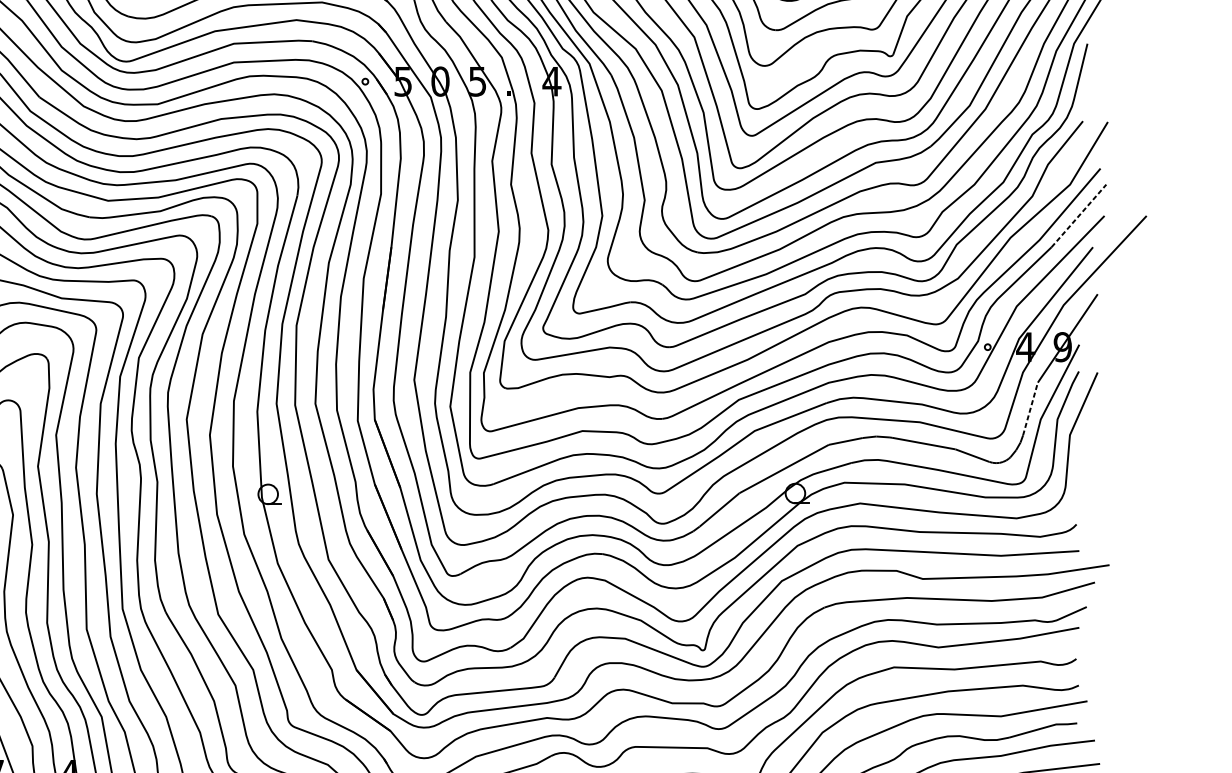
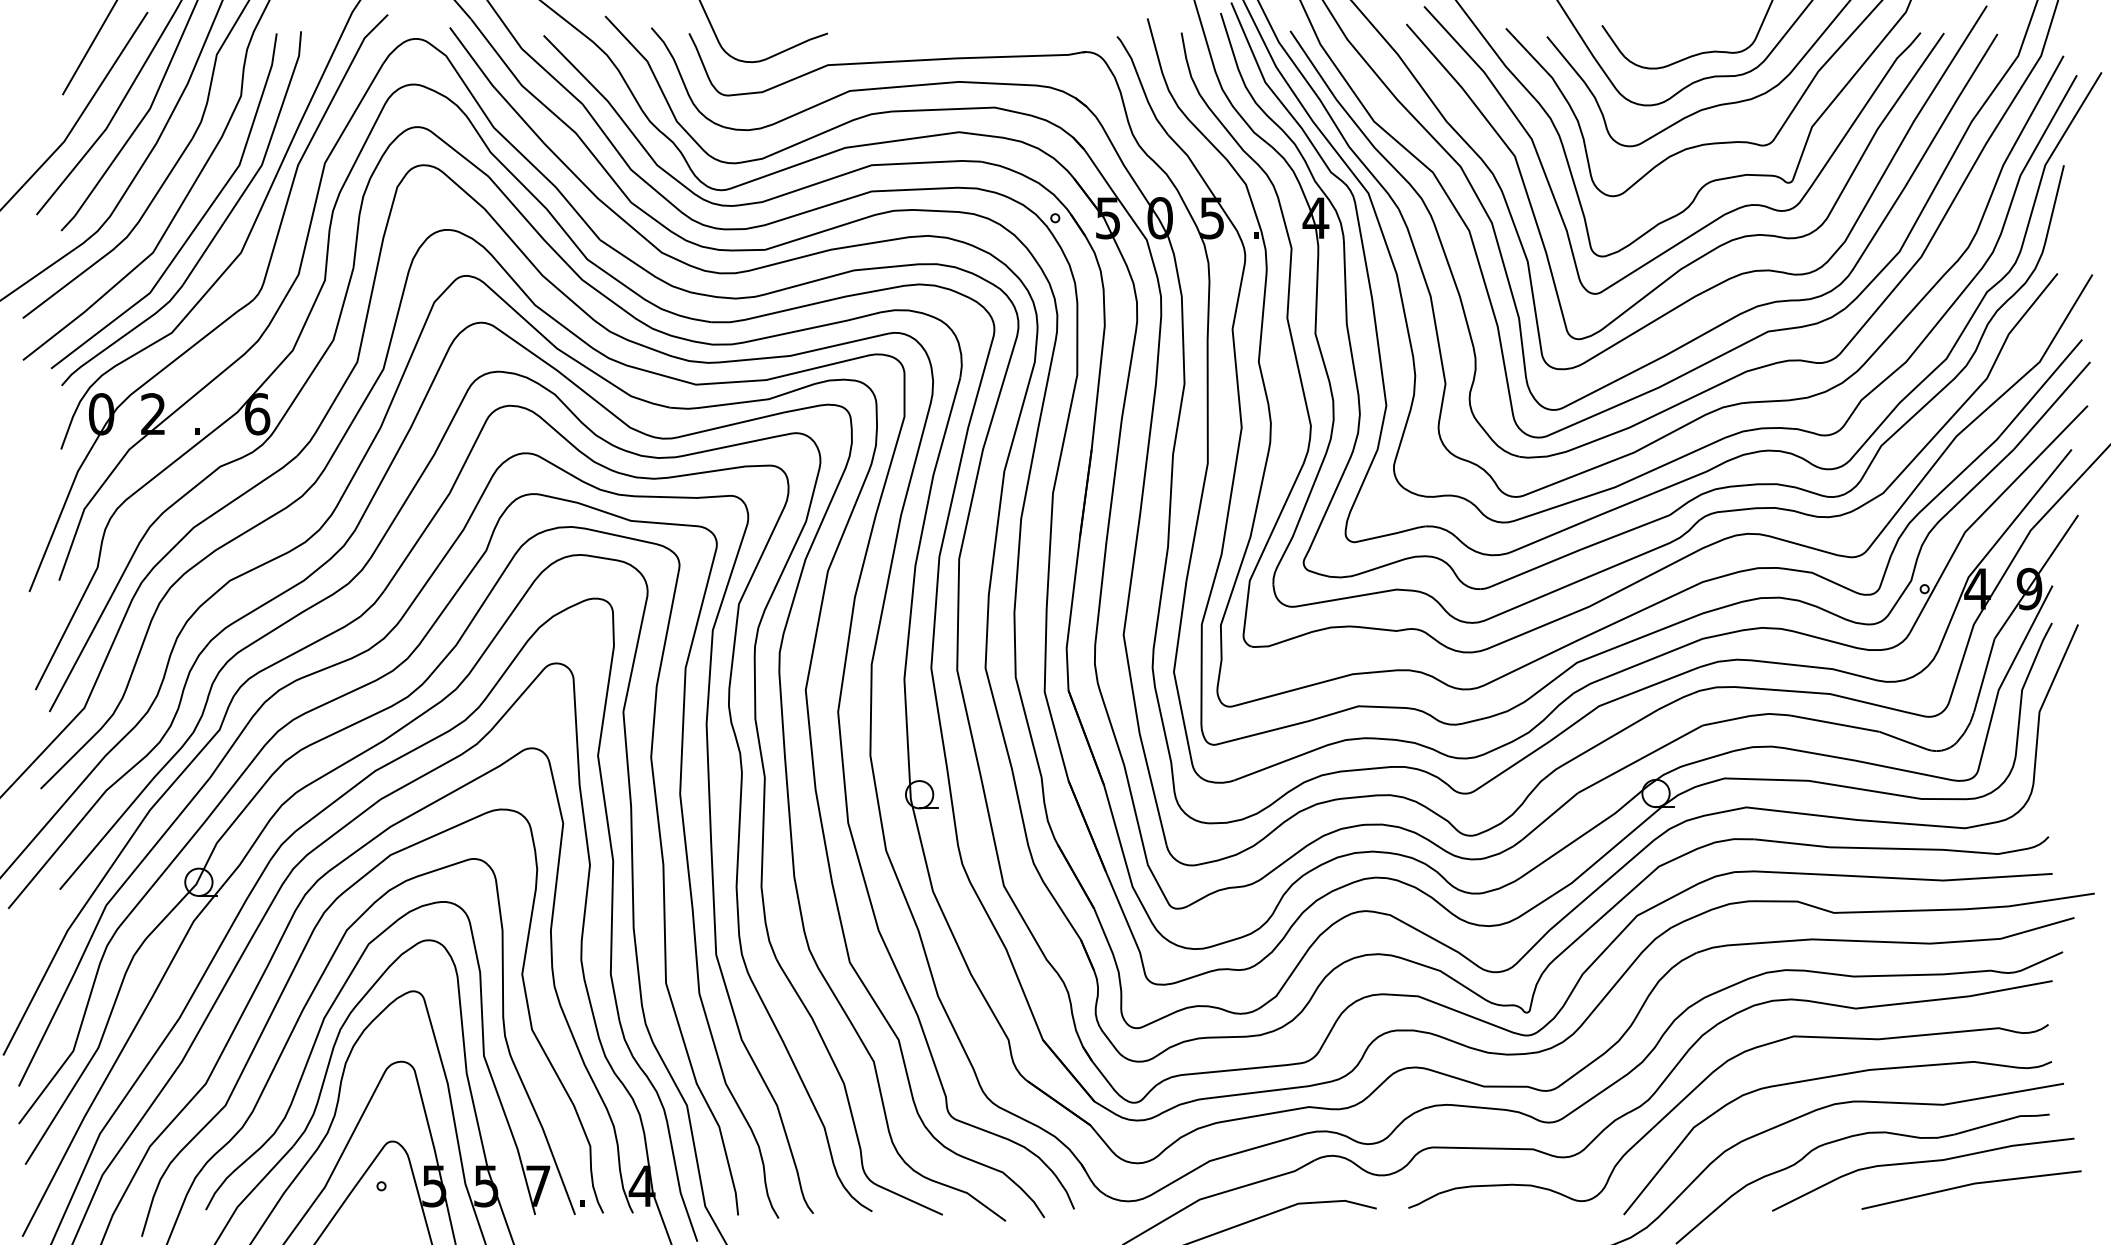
line: (1079, 215) -> (2052, 405), dashed -> solid
line: (1030, 409) -> (1984, 675), dashed -> solid

